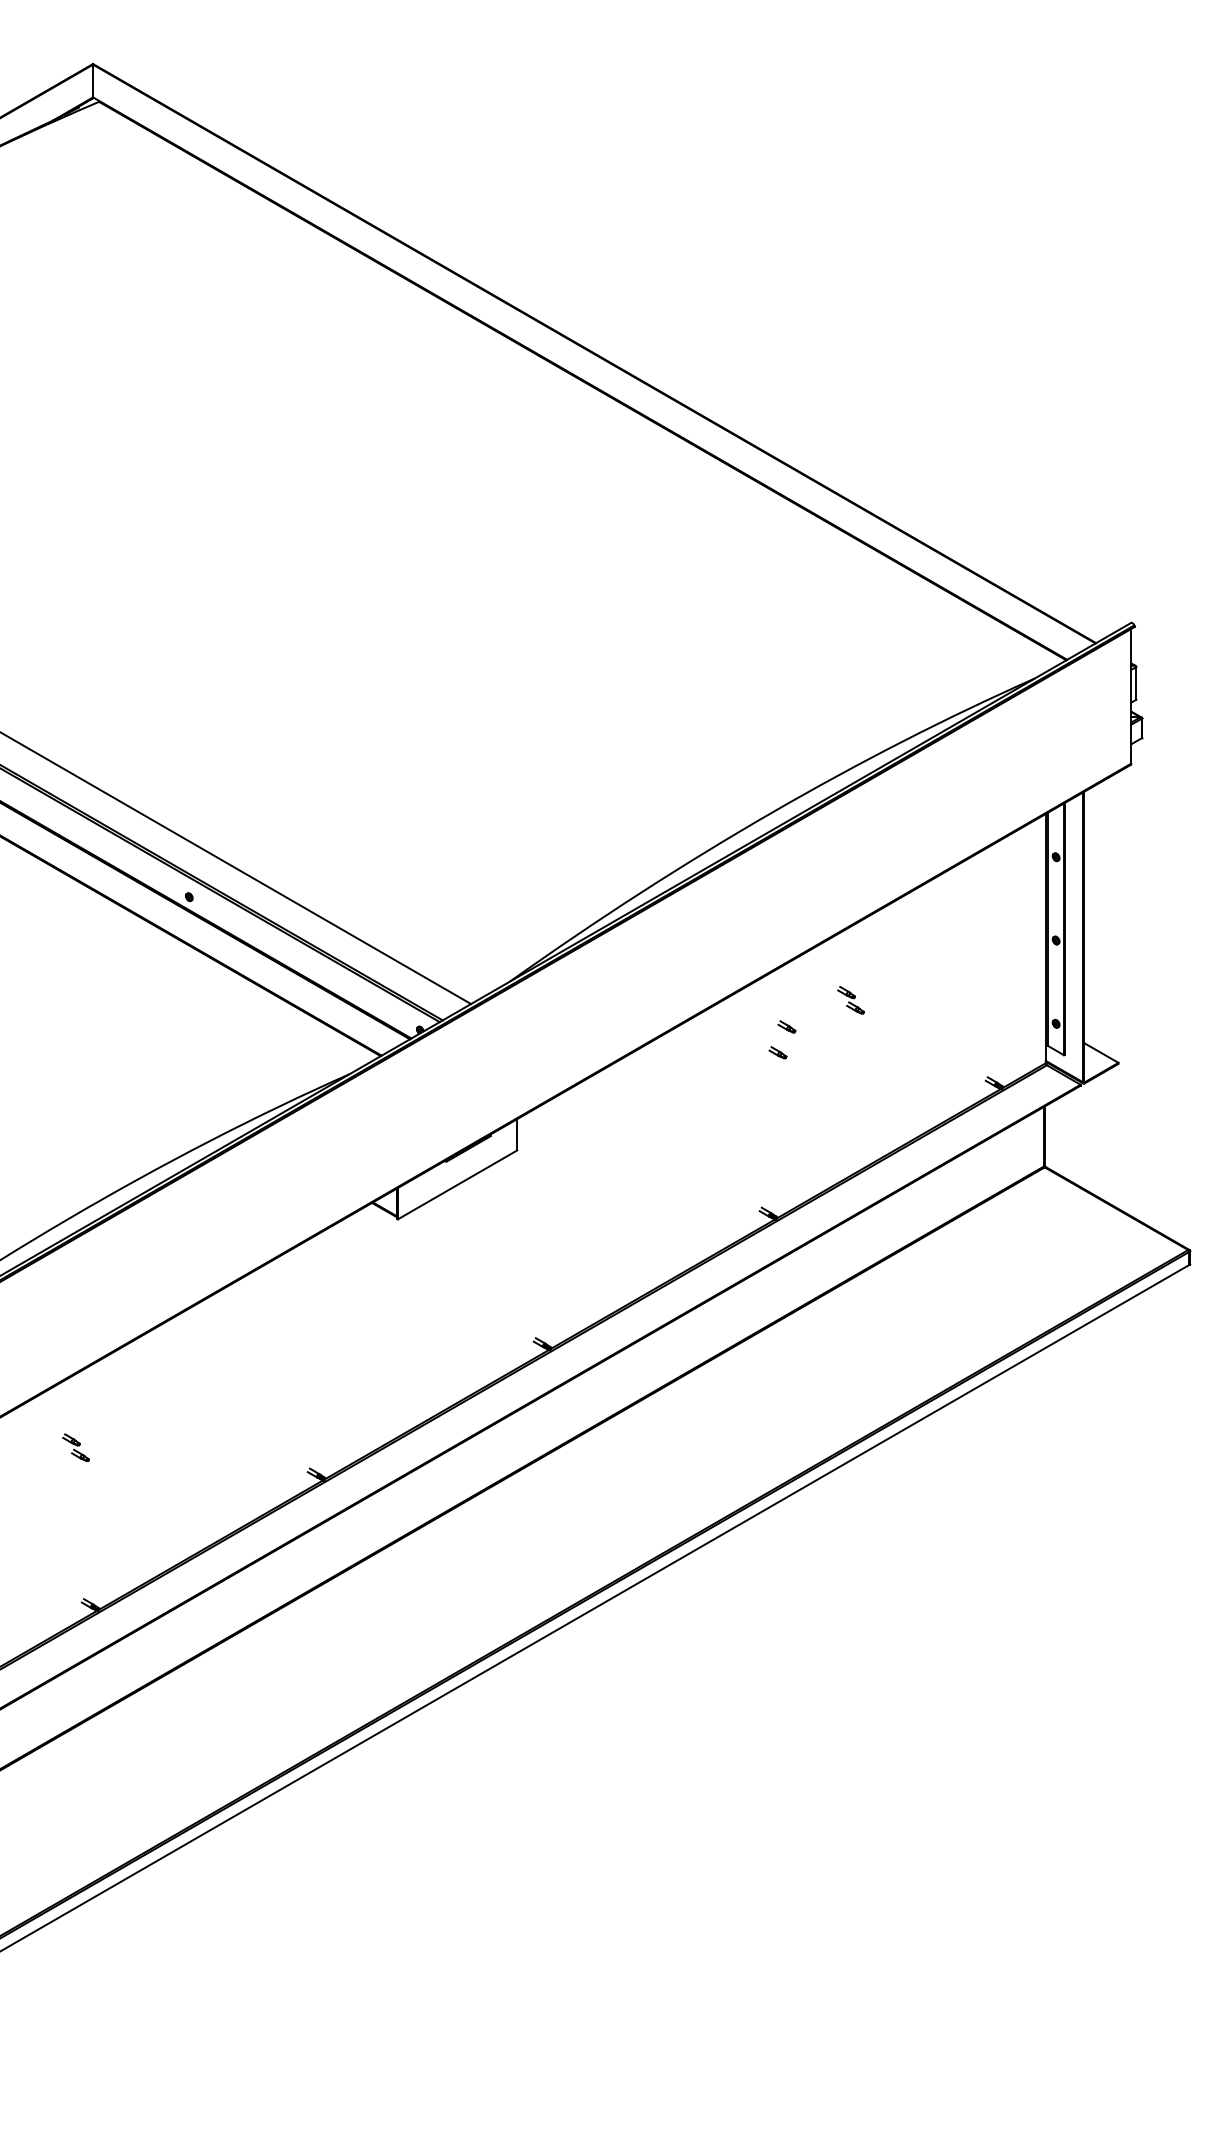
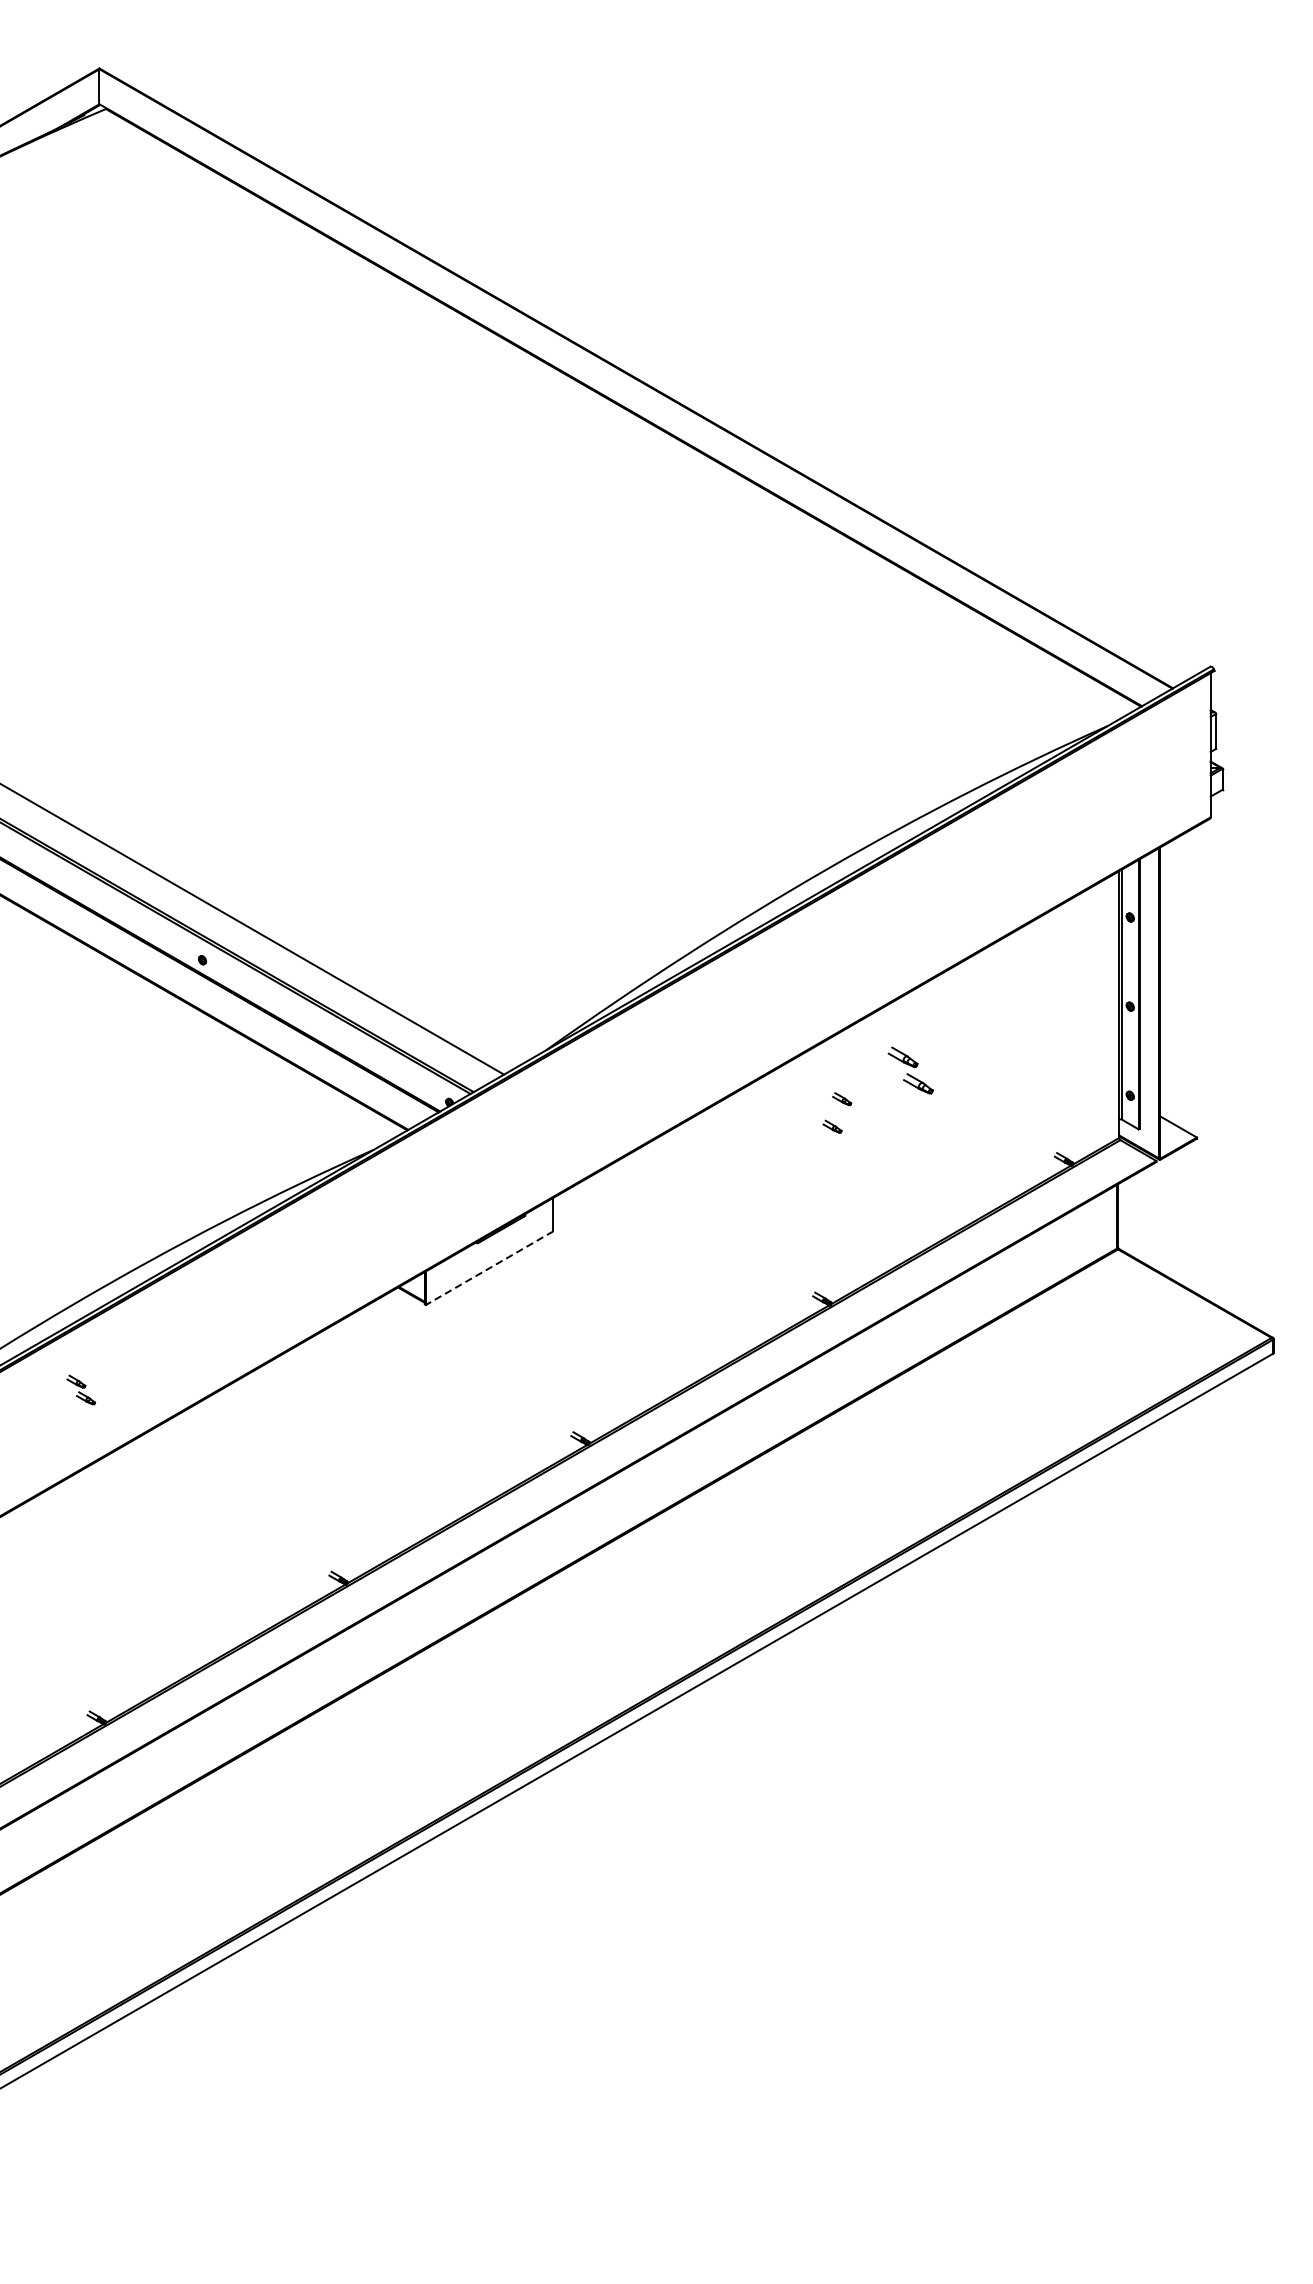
part: (850, 1000) -> (910, 1070), size x1.6
line: (457, 1184) -> (489, 1267), solid -> dashed
part: (75, 1447) -> (80, 1389), moved

